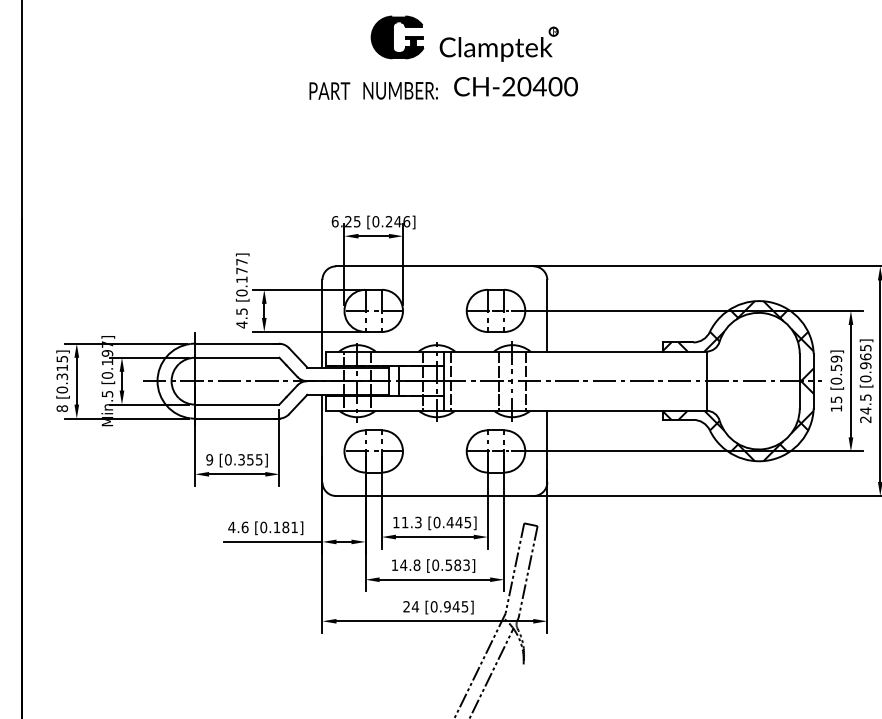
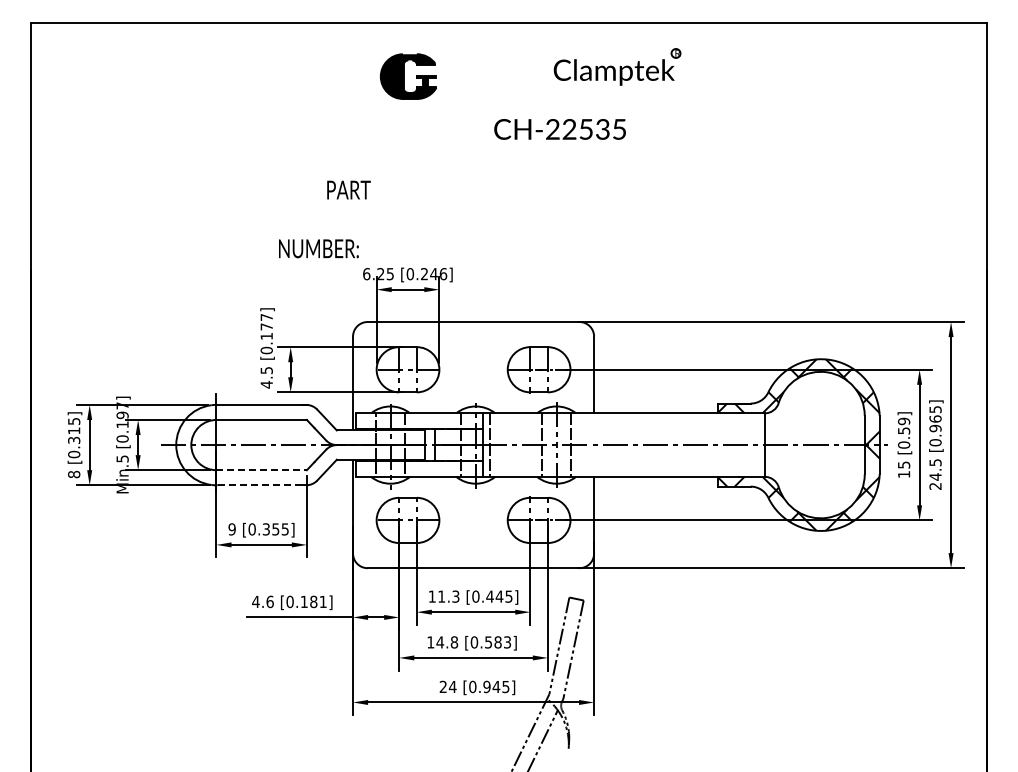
part: (396, 37) -> (407, 76), moved
part: (499, 43) -> (617, 66), moved
text: (547, 86) -> (594, 129), CH-20400 -> CH-22535
text: (329, 90) -> (348, 189), moved
text: (400, 90) -> (318, 248), moved
line: (237, 404) -> (262, 470), solid -> dashed
line: (237, 418) -> (262, 485), solid -> dashed

